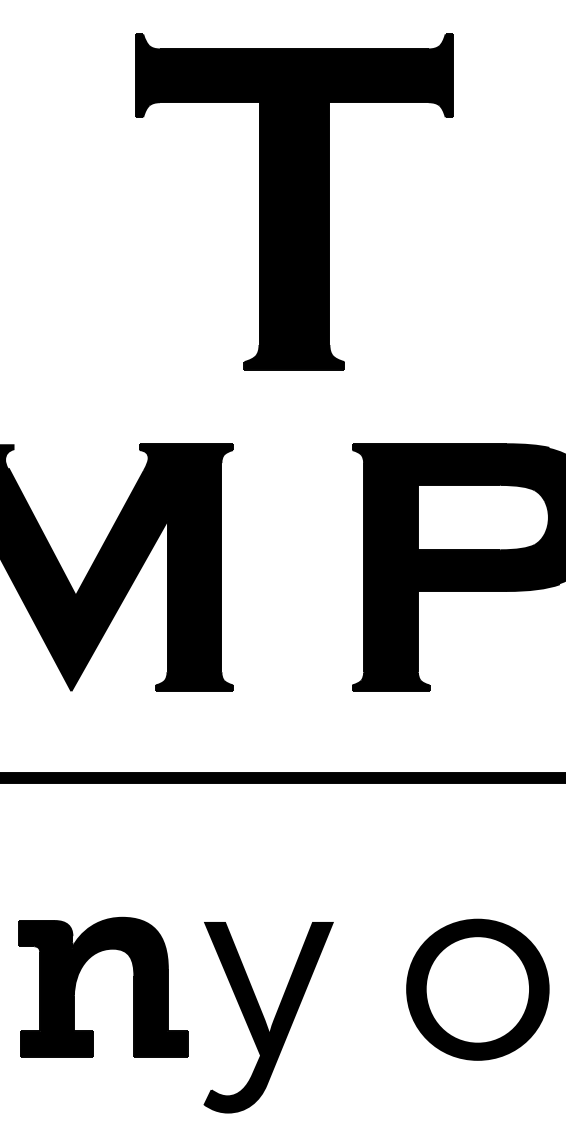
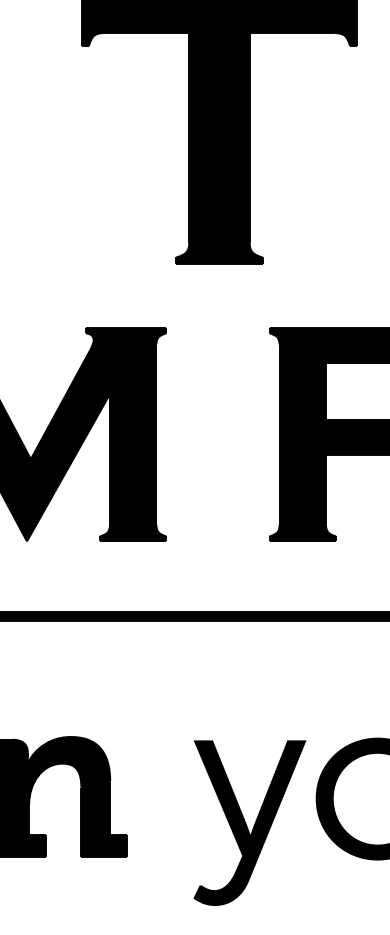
part: (268, 1017) -> (249, 823), moved

